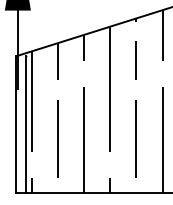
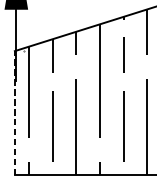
line: (16, 124) -> (15, 112), solid -> dashed
line: (26, 124) -> (24, 112), removed

